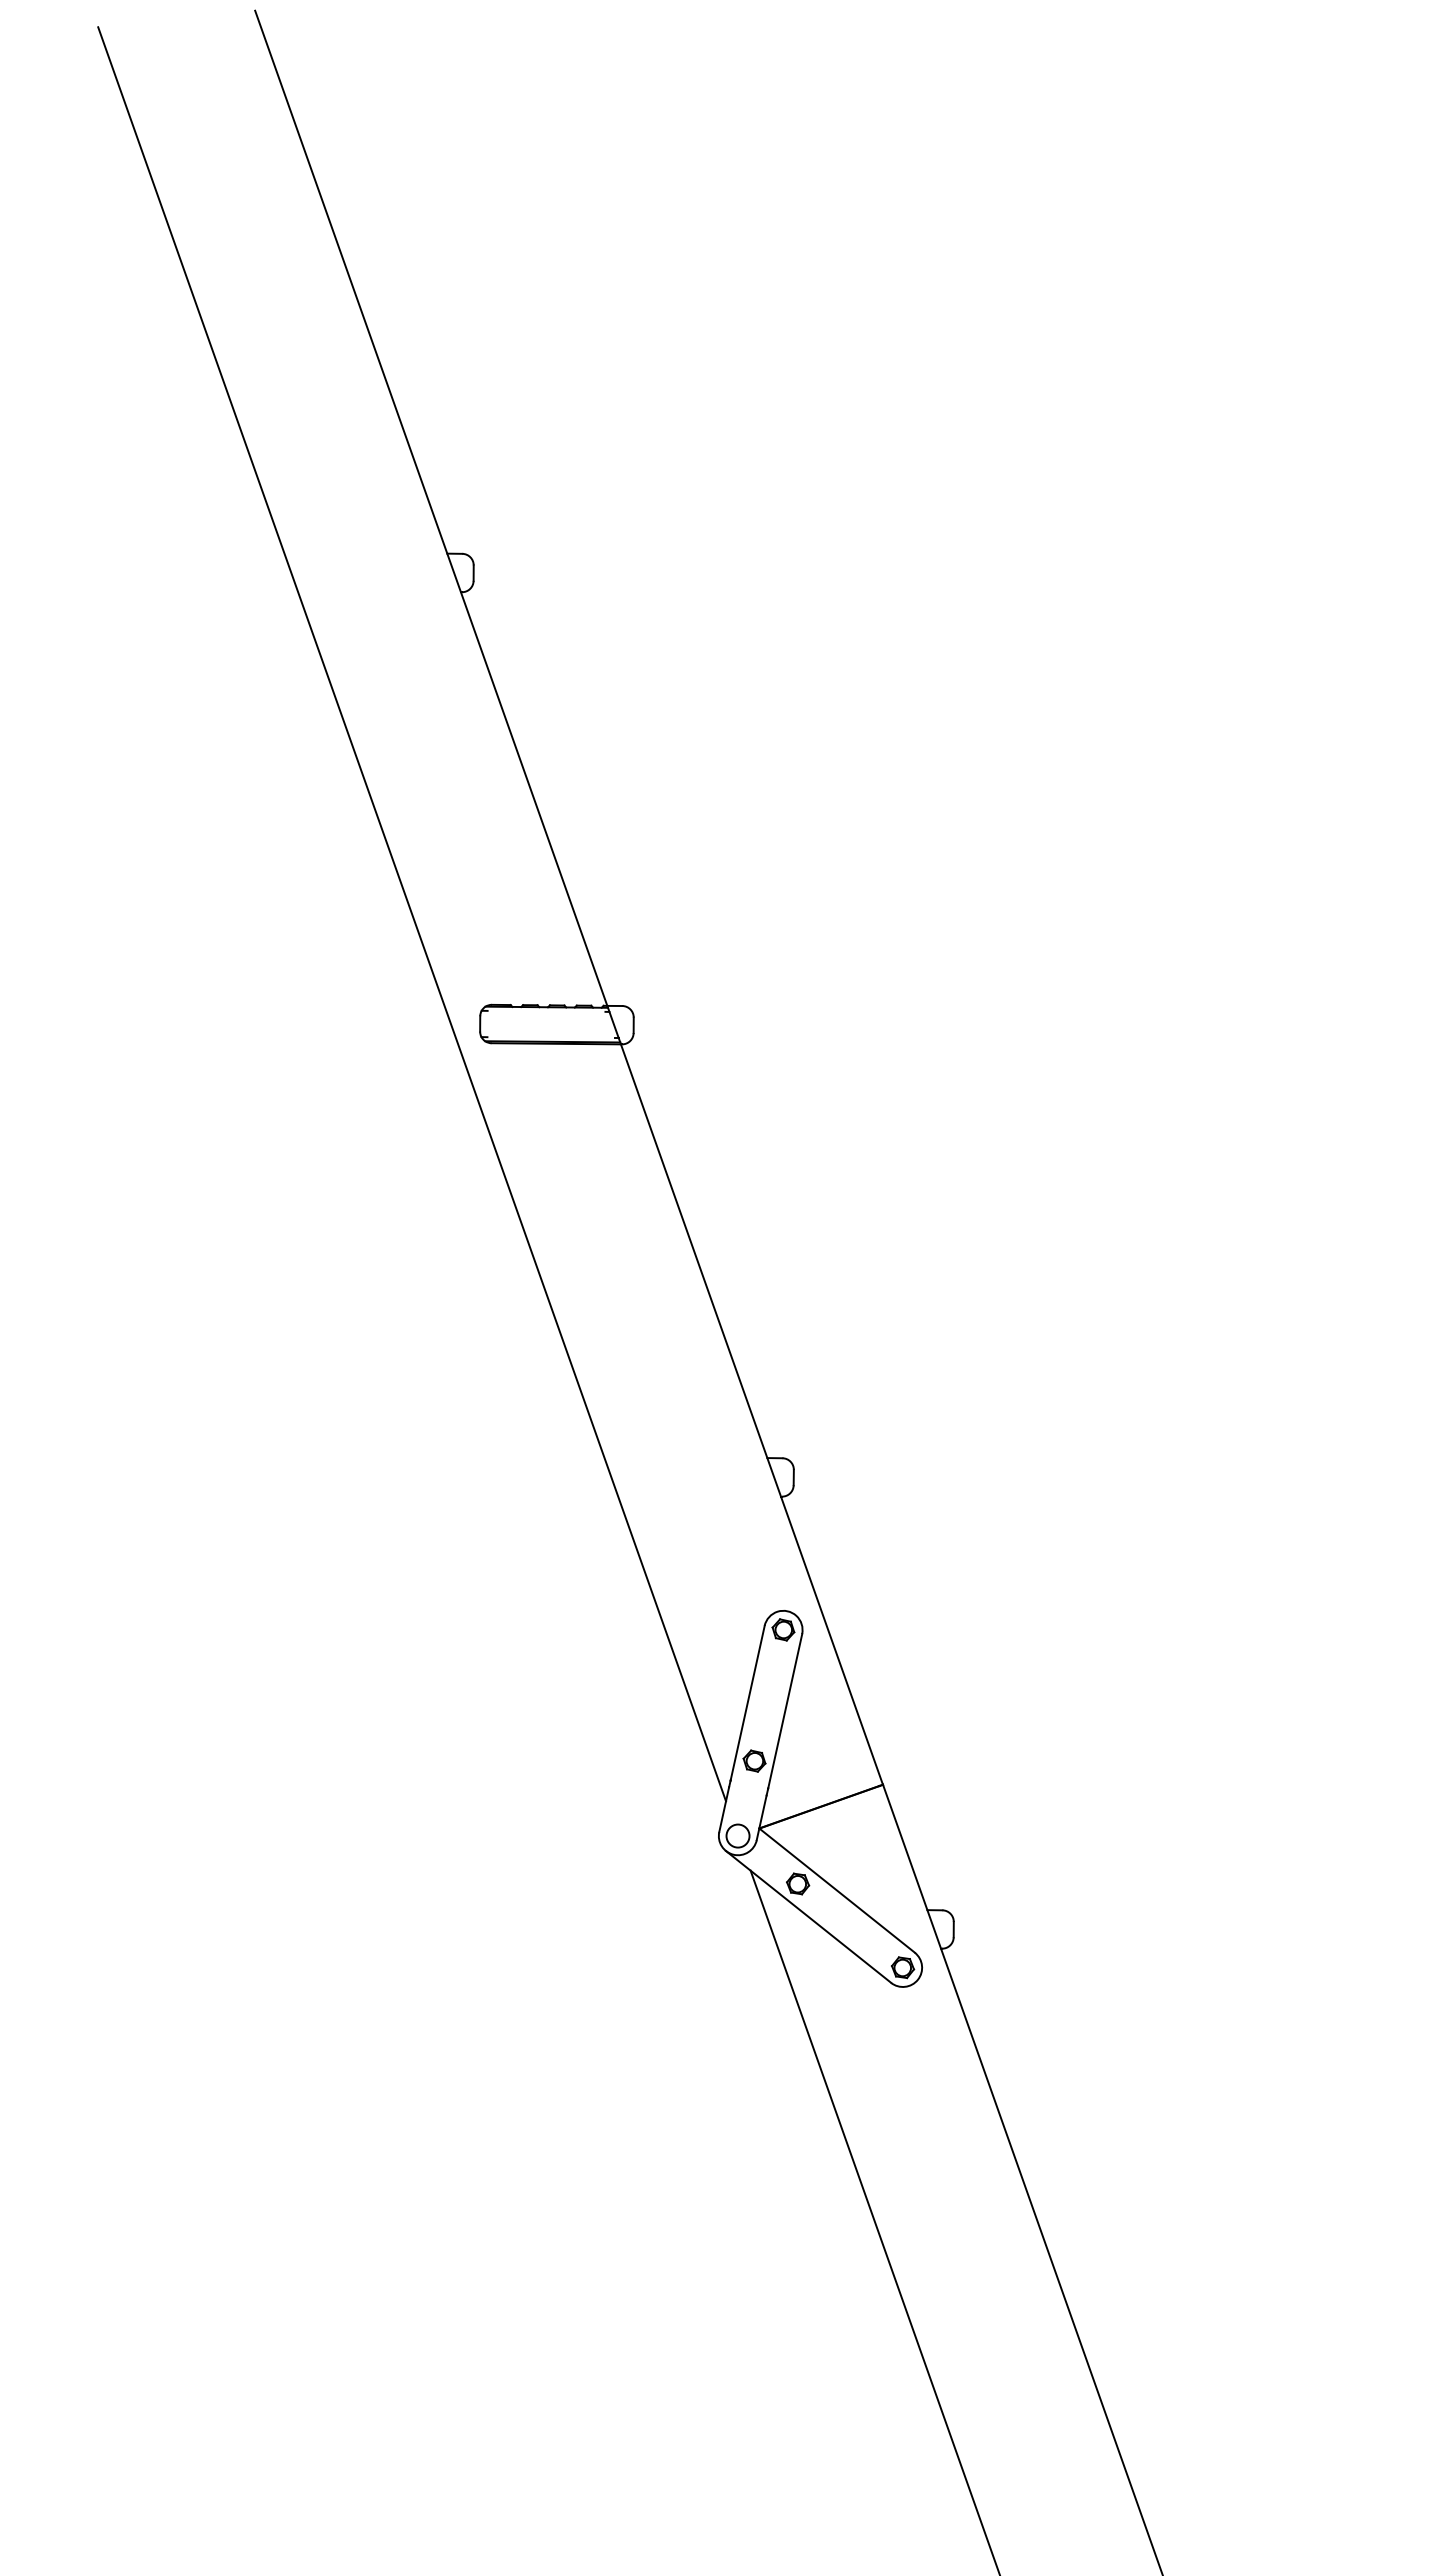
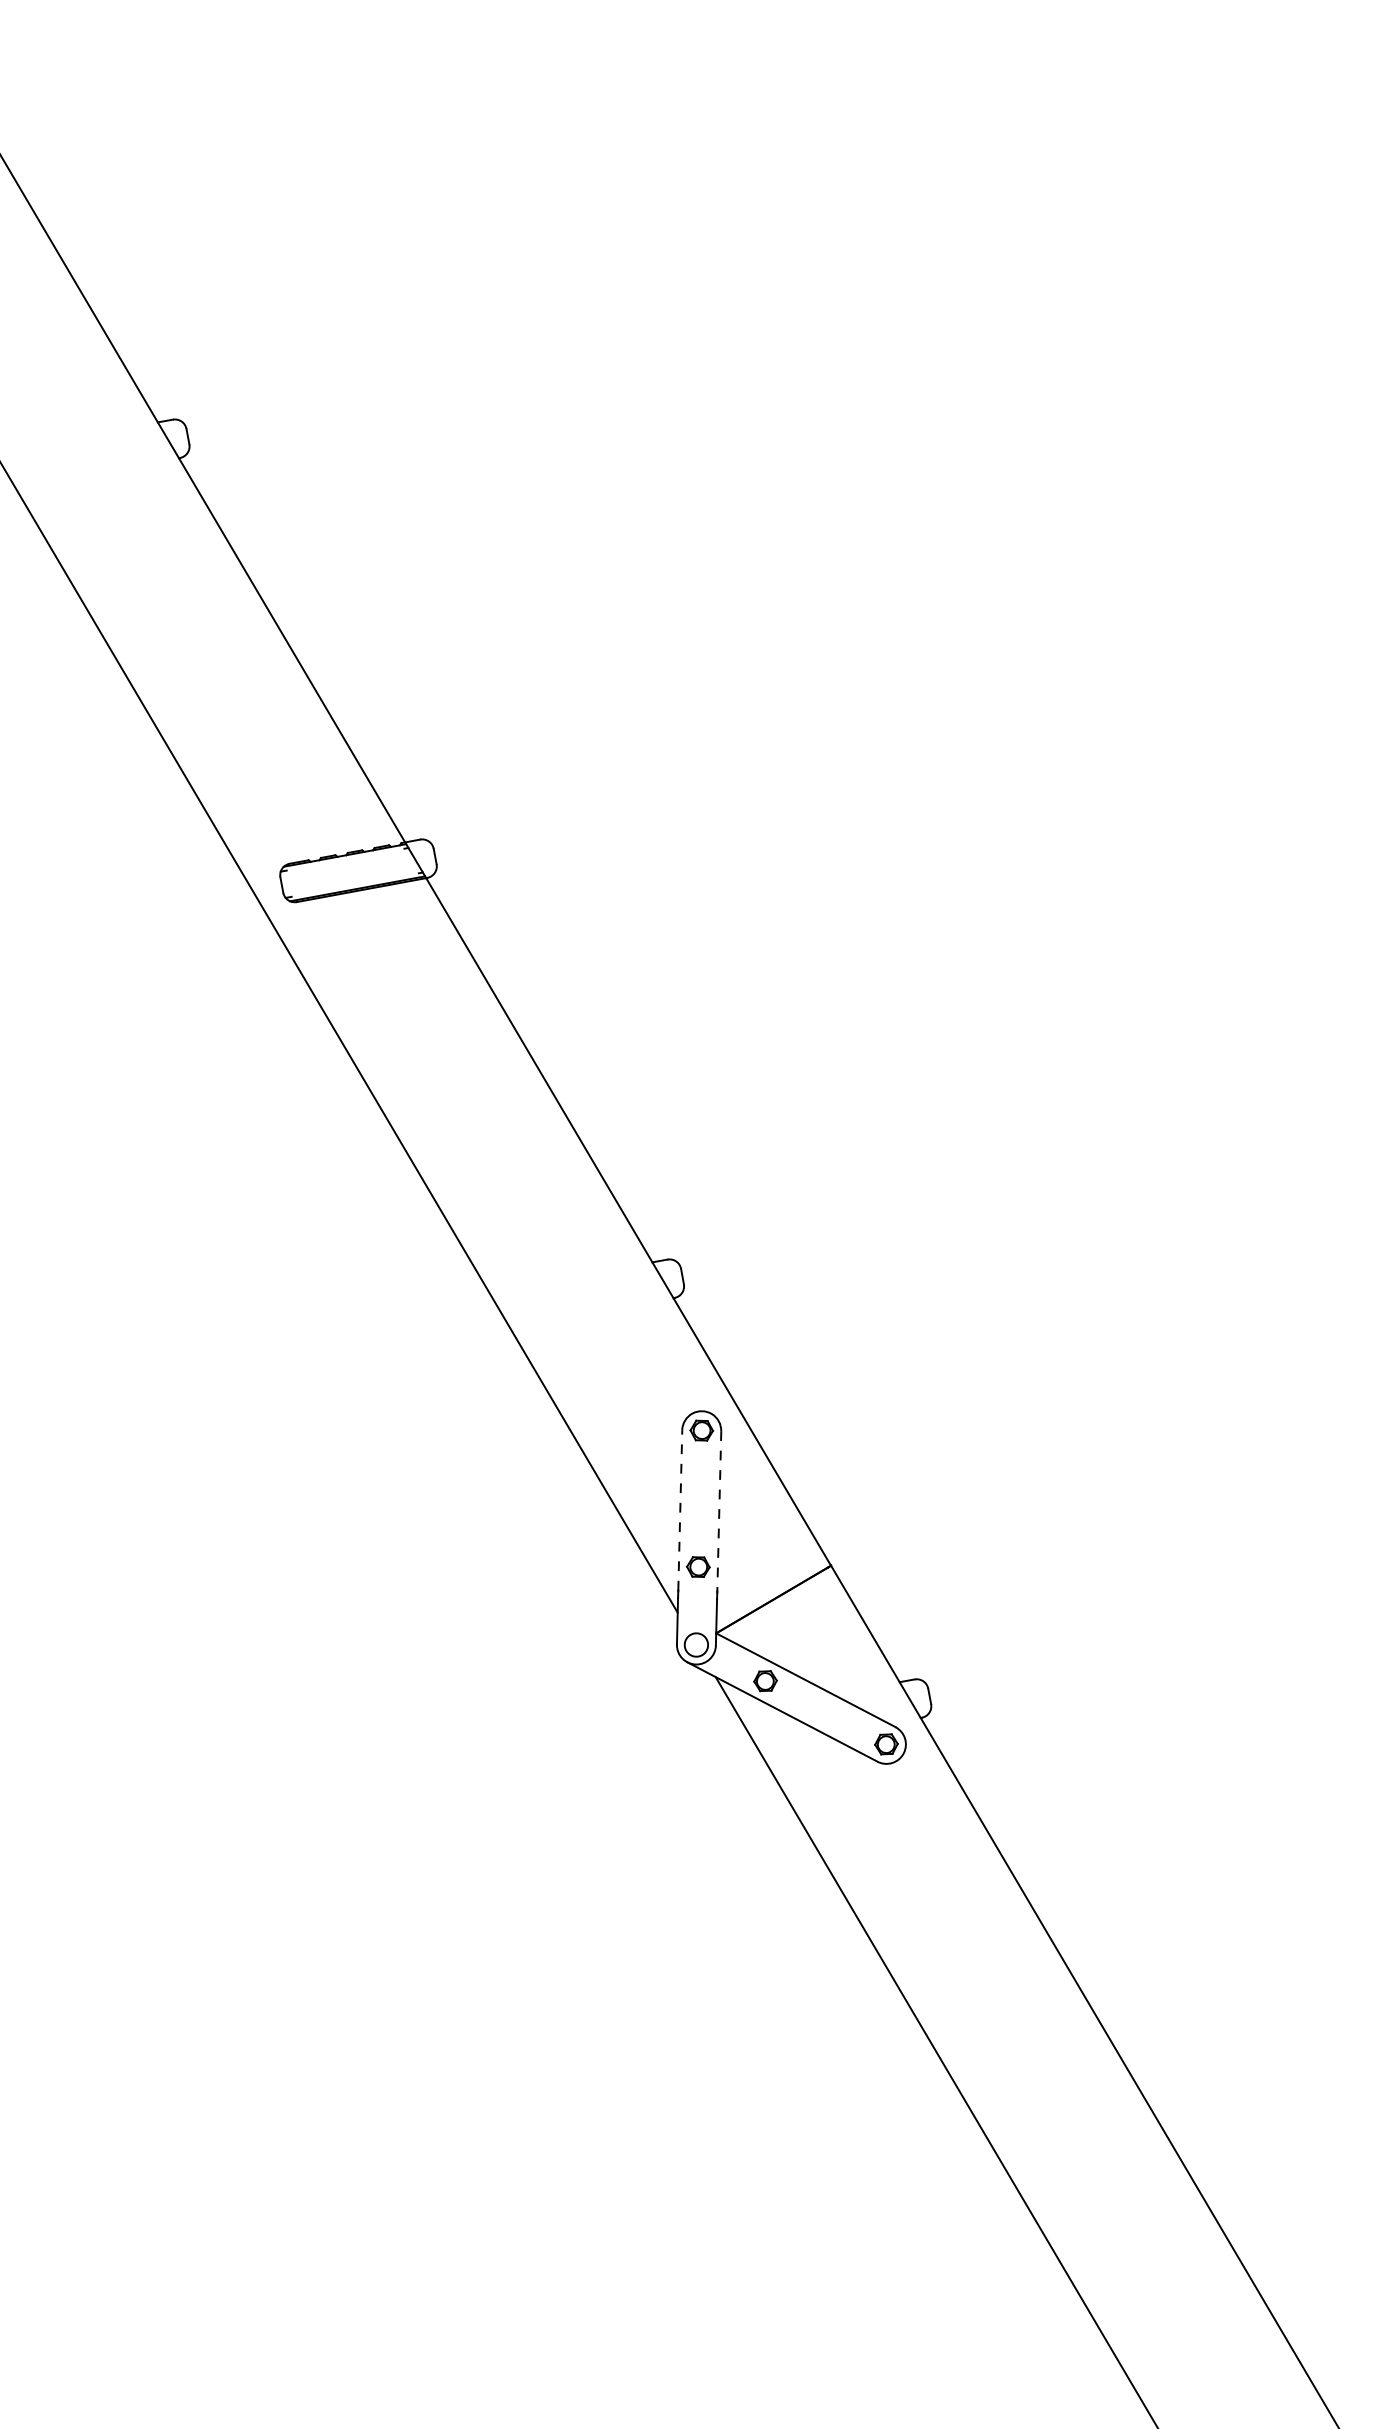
line: (747, 1702) -> (679, 1509), solid -> dashed
line: (785, 1711) -> (719, 1511), solid -> dashed

